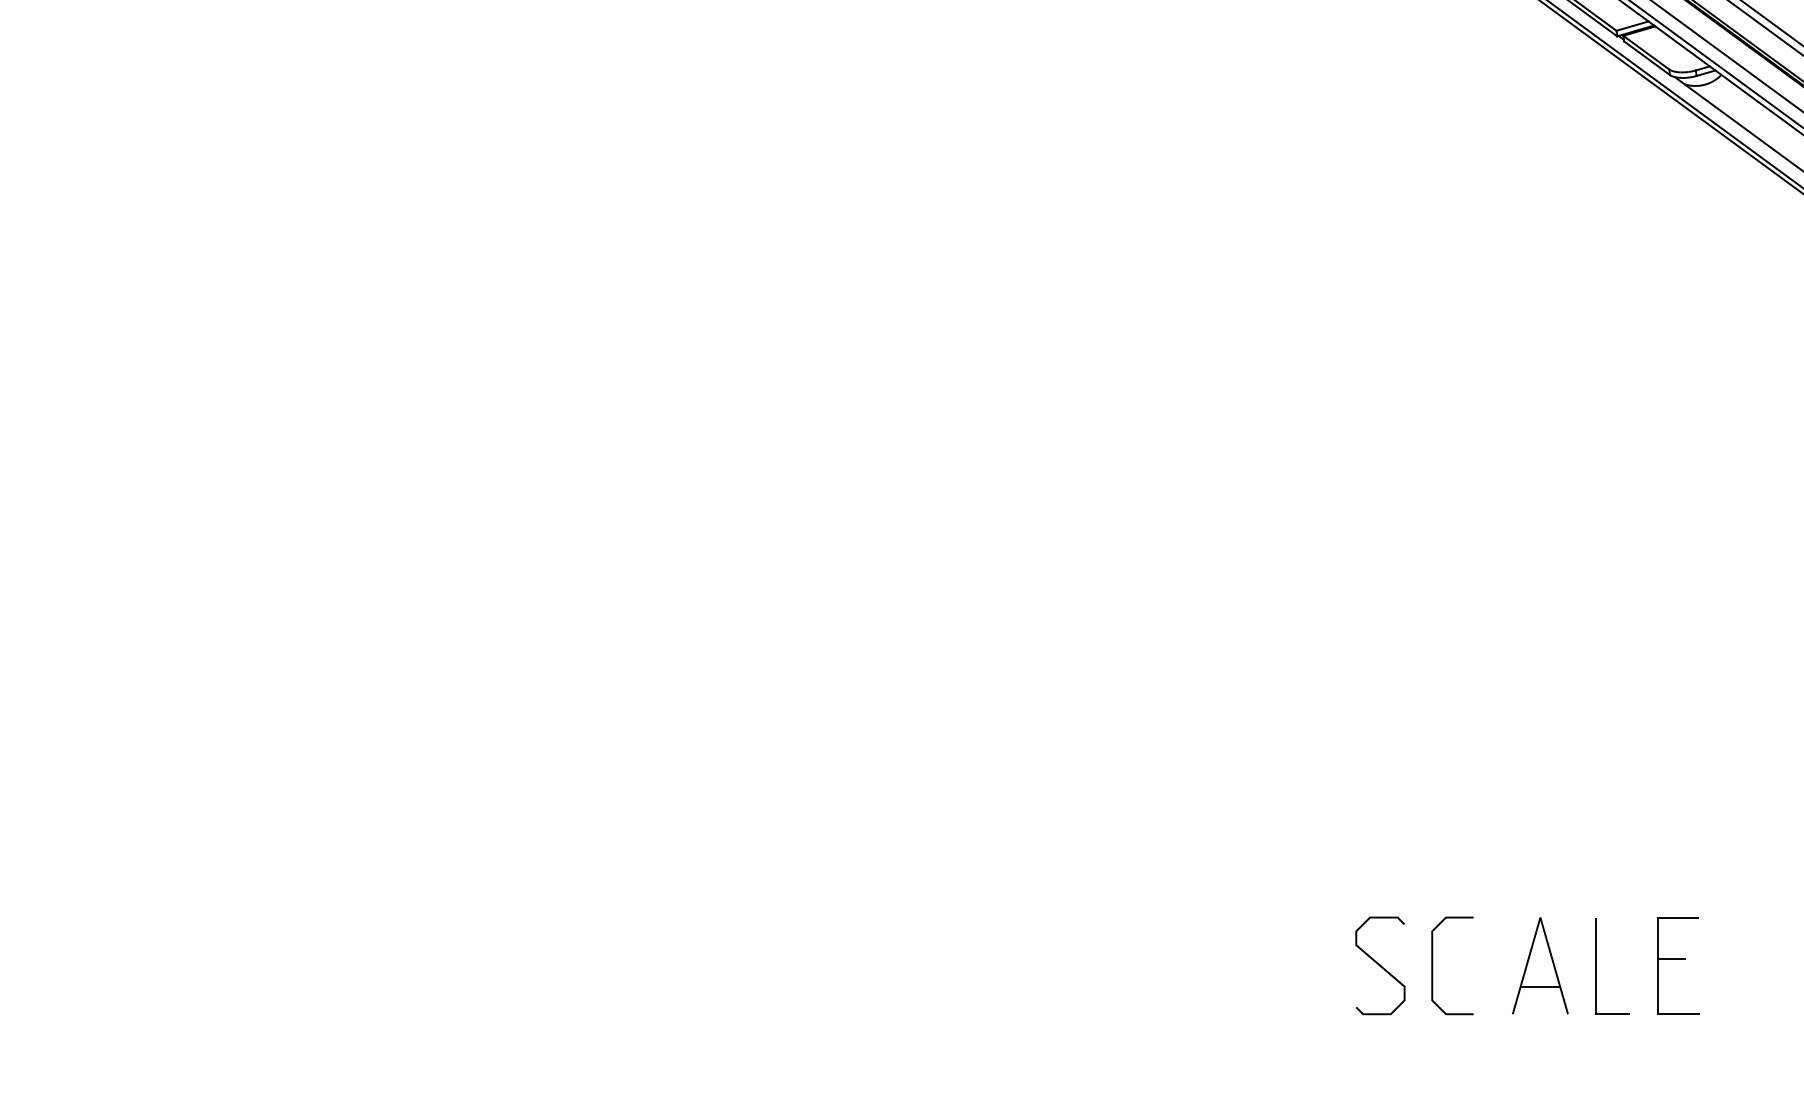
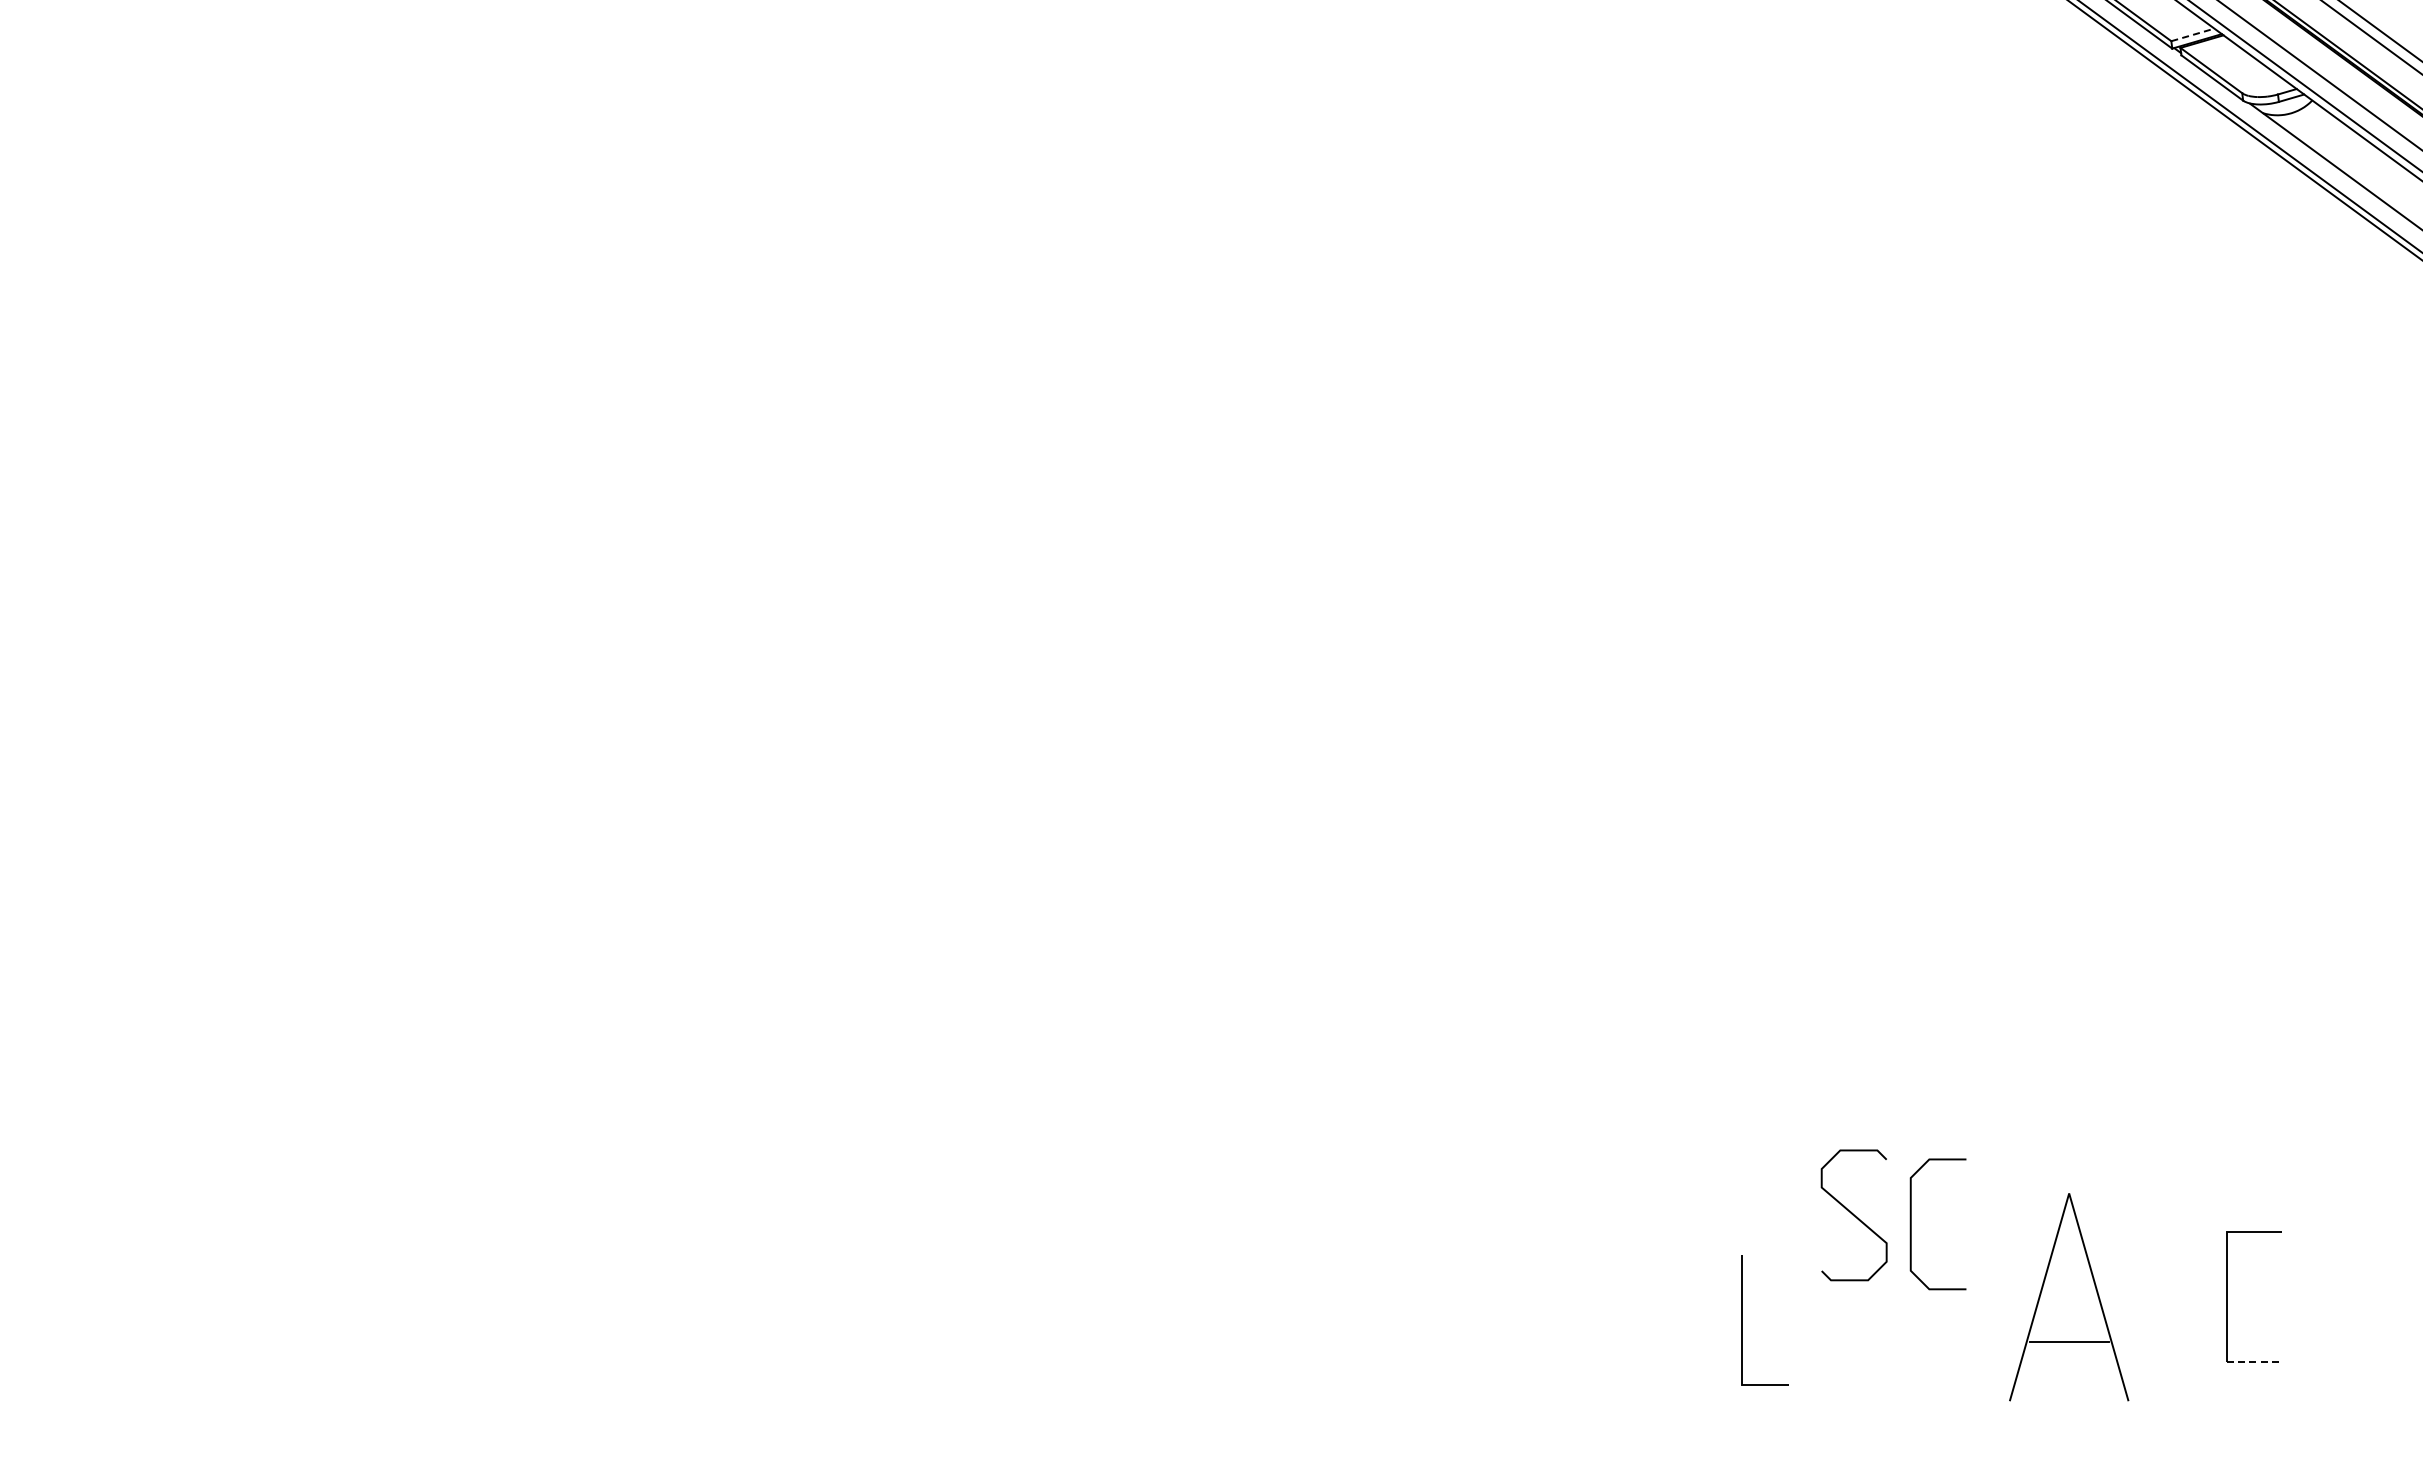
line: (1633, 25) -> (2193, 34), solid -> dashed
line: (1670, 959) -> (2244, 1288), removed
curve: (1379, 965) -> (1853, 1215), moved
curve: (1432, 965) -> (1911, 1224), moved
part: (1539, 965) -> (2068, 1297), size x1.6
line: (1595, 965) -> (1742, 1320), moved
line: (1678, 1014) -> (2254, 1362), solid -> dashed

